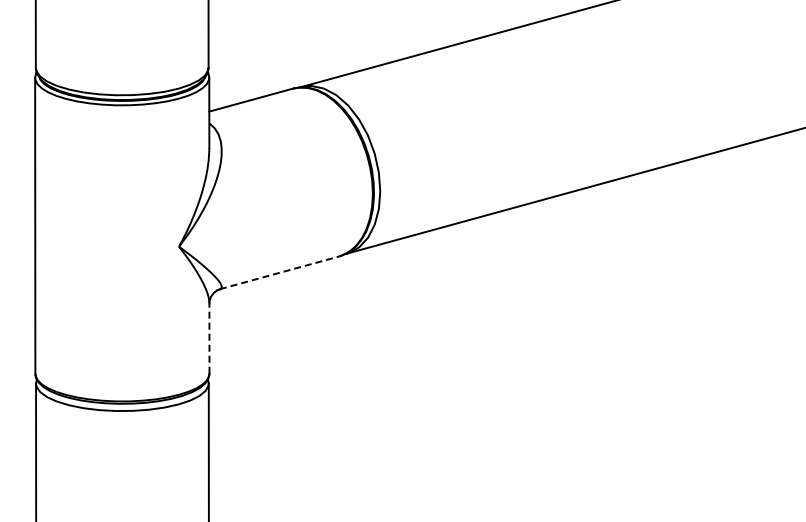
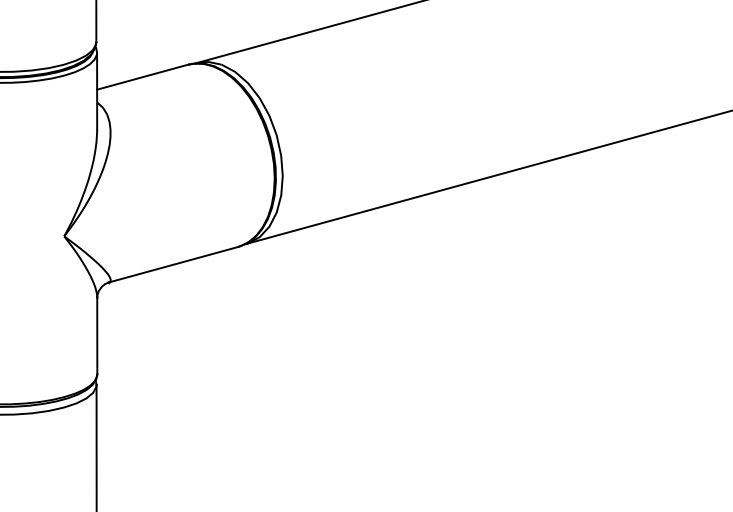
line: (279, 272) -> (173, 264), dashed -> solid
line: (209, 337) -> (97, 334), dashed -> solid

